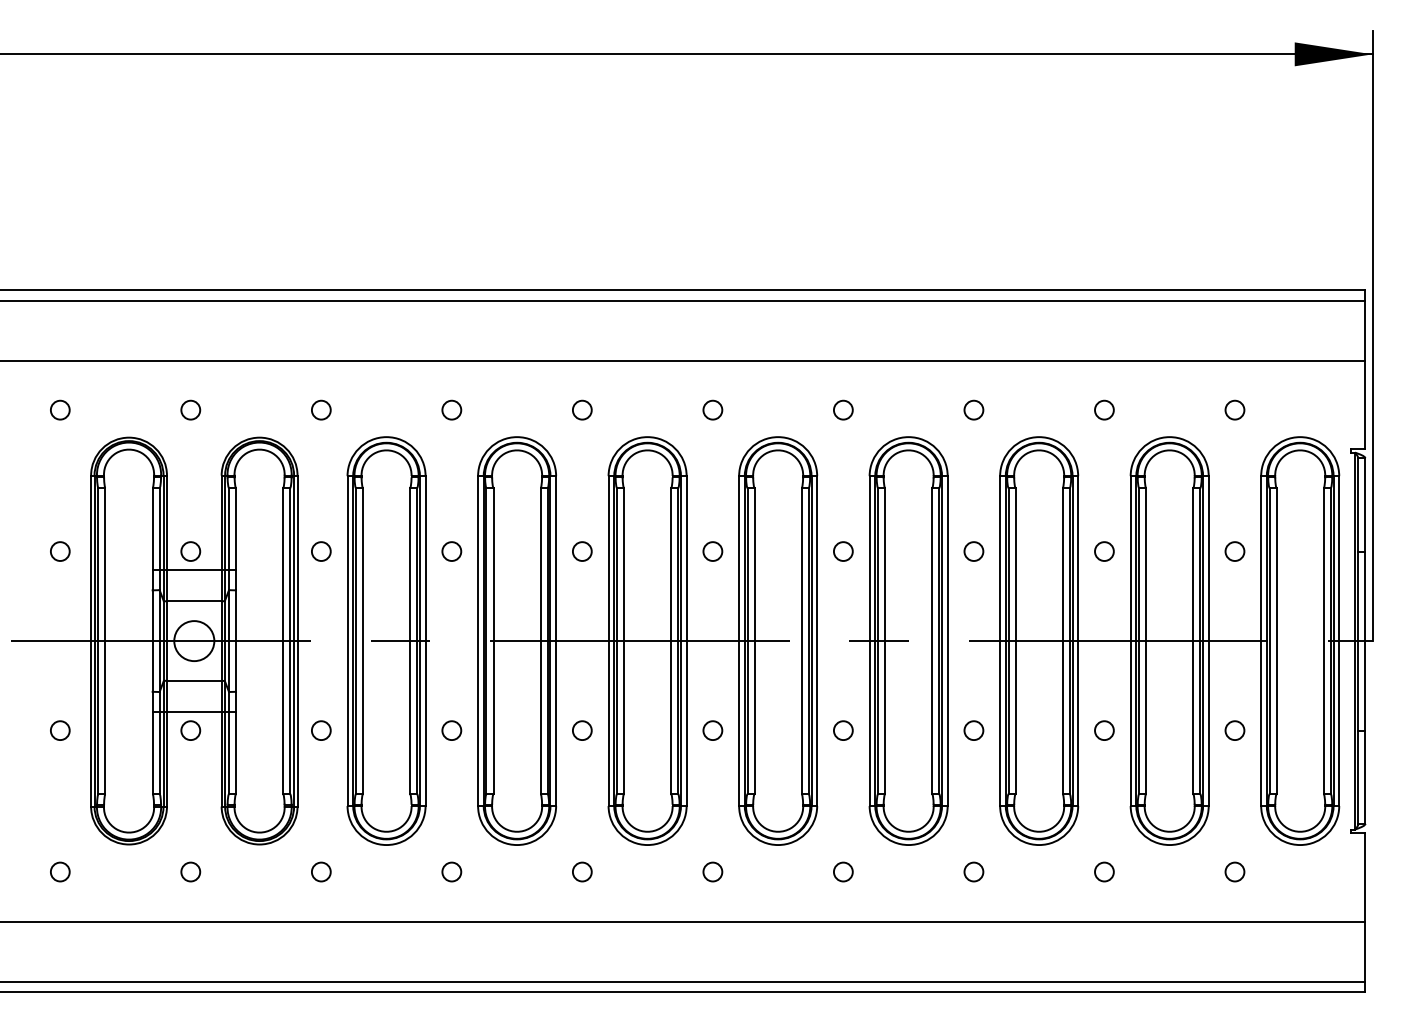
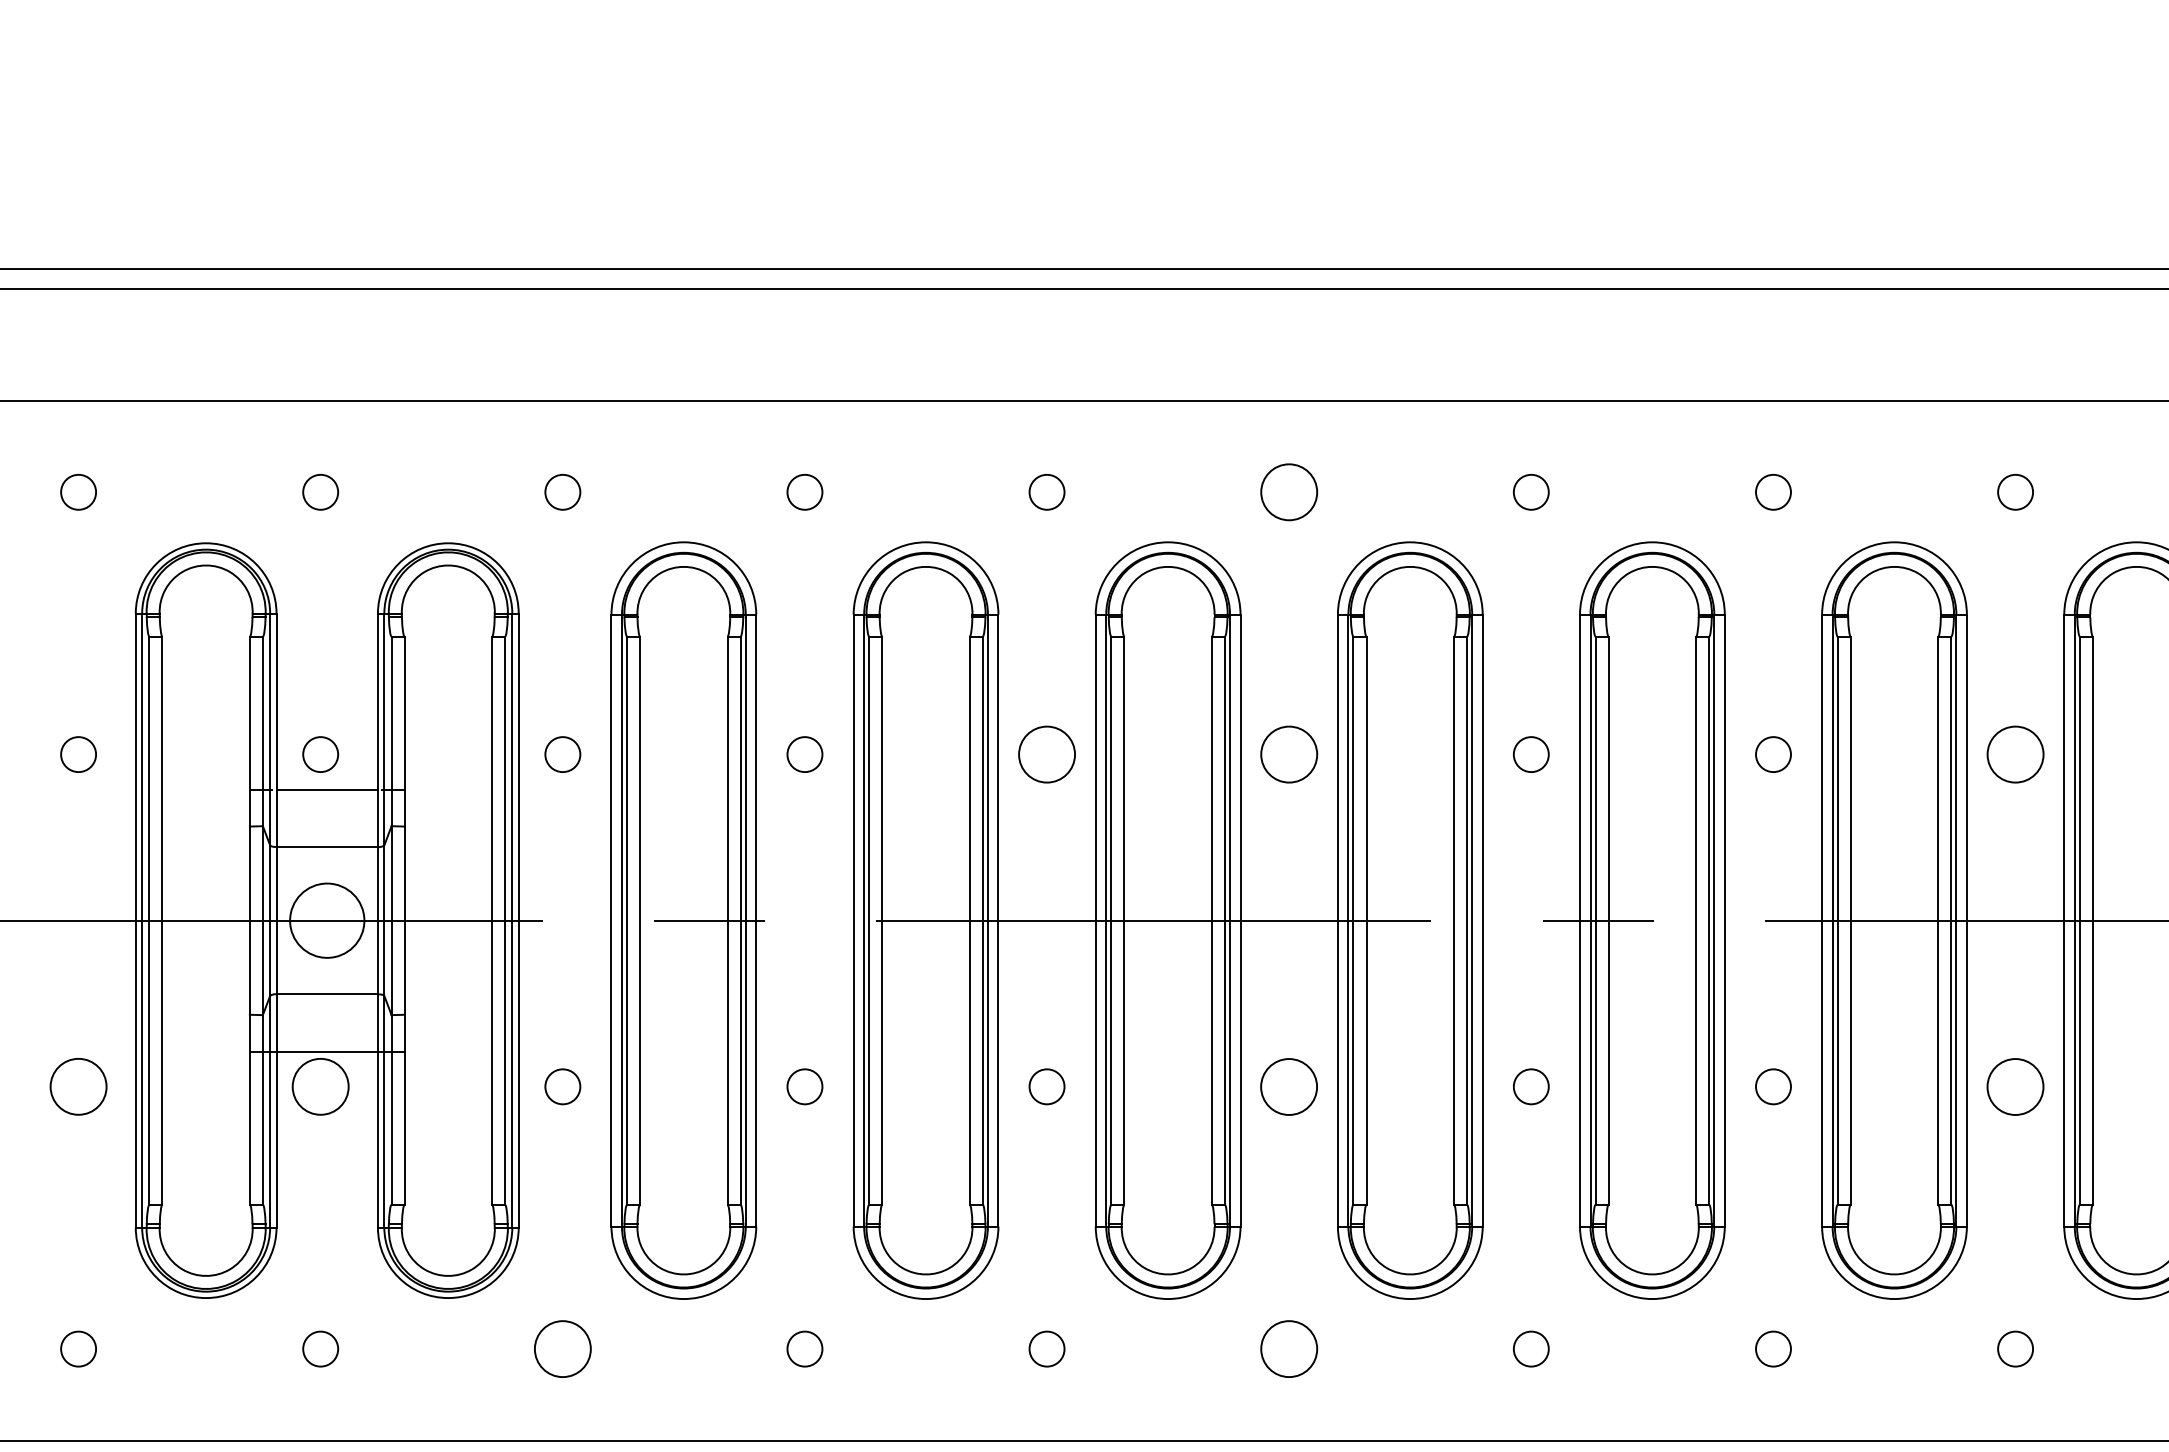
circle: (712, 409) -> (1288, 491), size x1.6
circle: (581, 551) -> (1045, 754), size x1.6
circle: (712, 551) -> (1288, 754), size x1.6
circle: (1104, 551) -> (2015, 754), size x1.6
circle: (59, 730) -> (77, 1086), size x1.6
circle: (190, 730) -> (320, 1086), size x1.6
circle: (712, 730) -> (1288, 1086), size x1.6
circle: (1104, 730) -> (2015, 1086), size x1.6
circle: (320, 871) -> (561, 1348), size x1.6
circle: (712, 871) -> (1288, 1348), size x1.6

